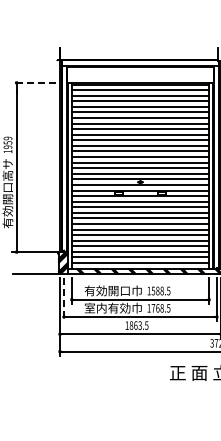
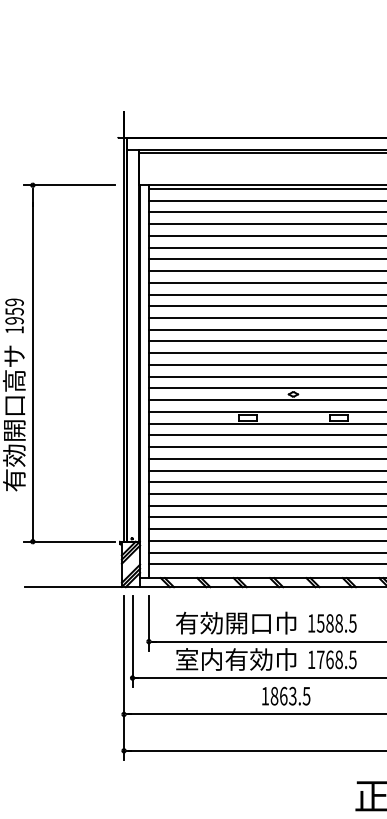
line: (33, 82) -> (68, 184), dashed -> solid
line: (64, 299) -> (133, 641), dashed -> solid

